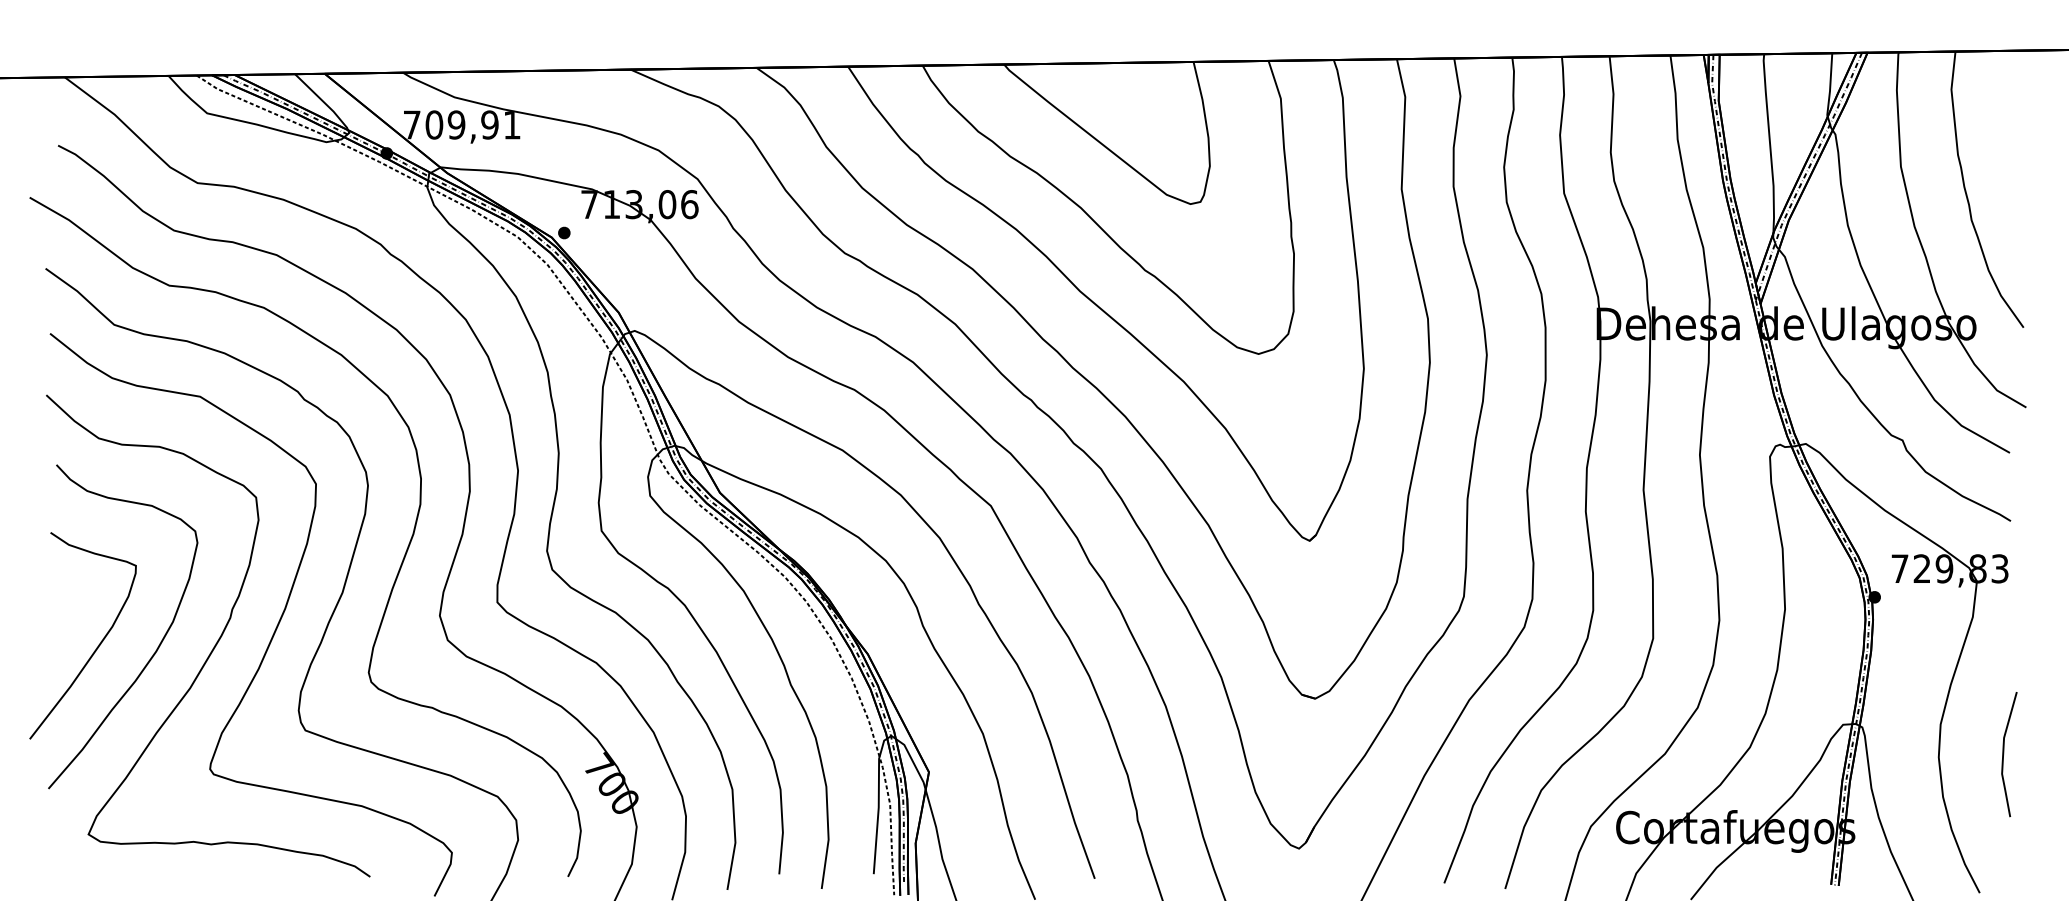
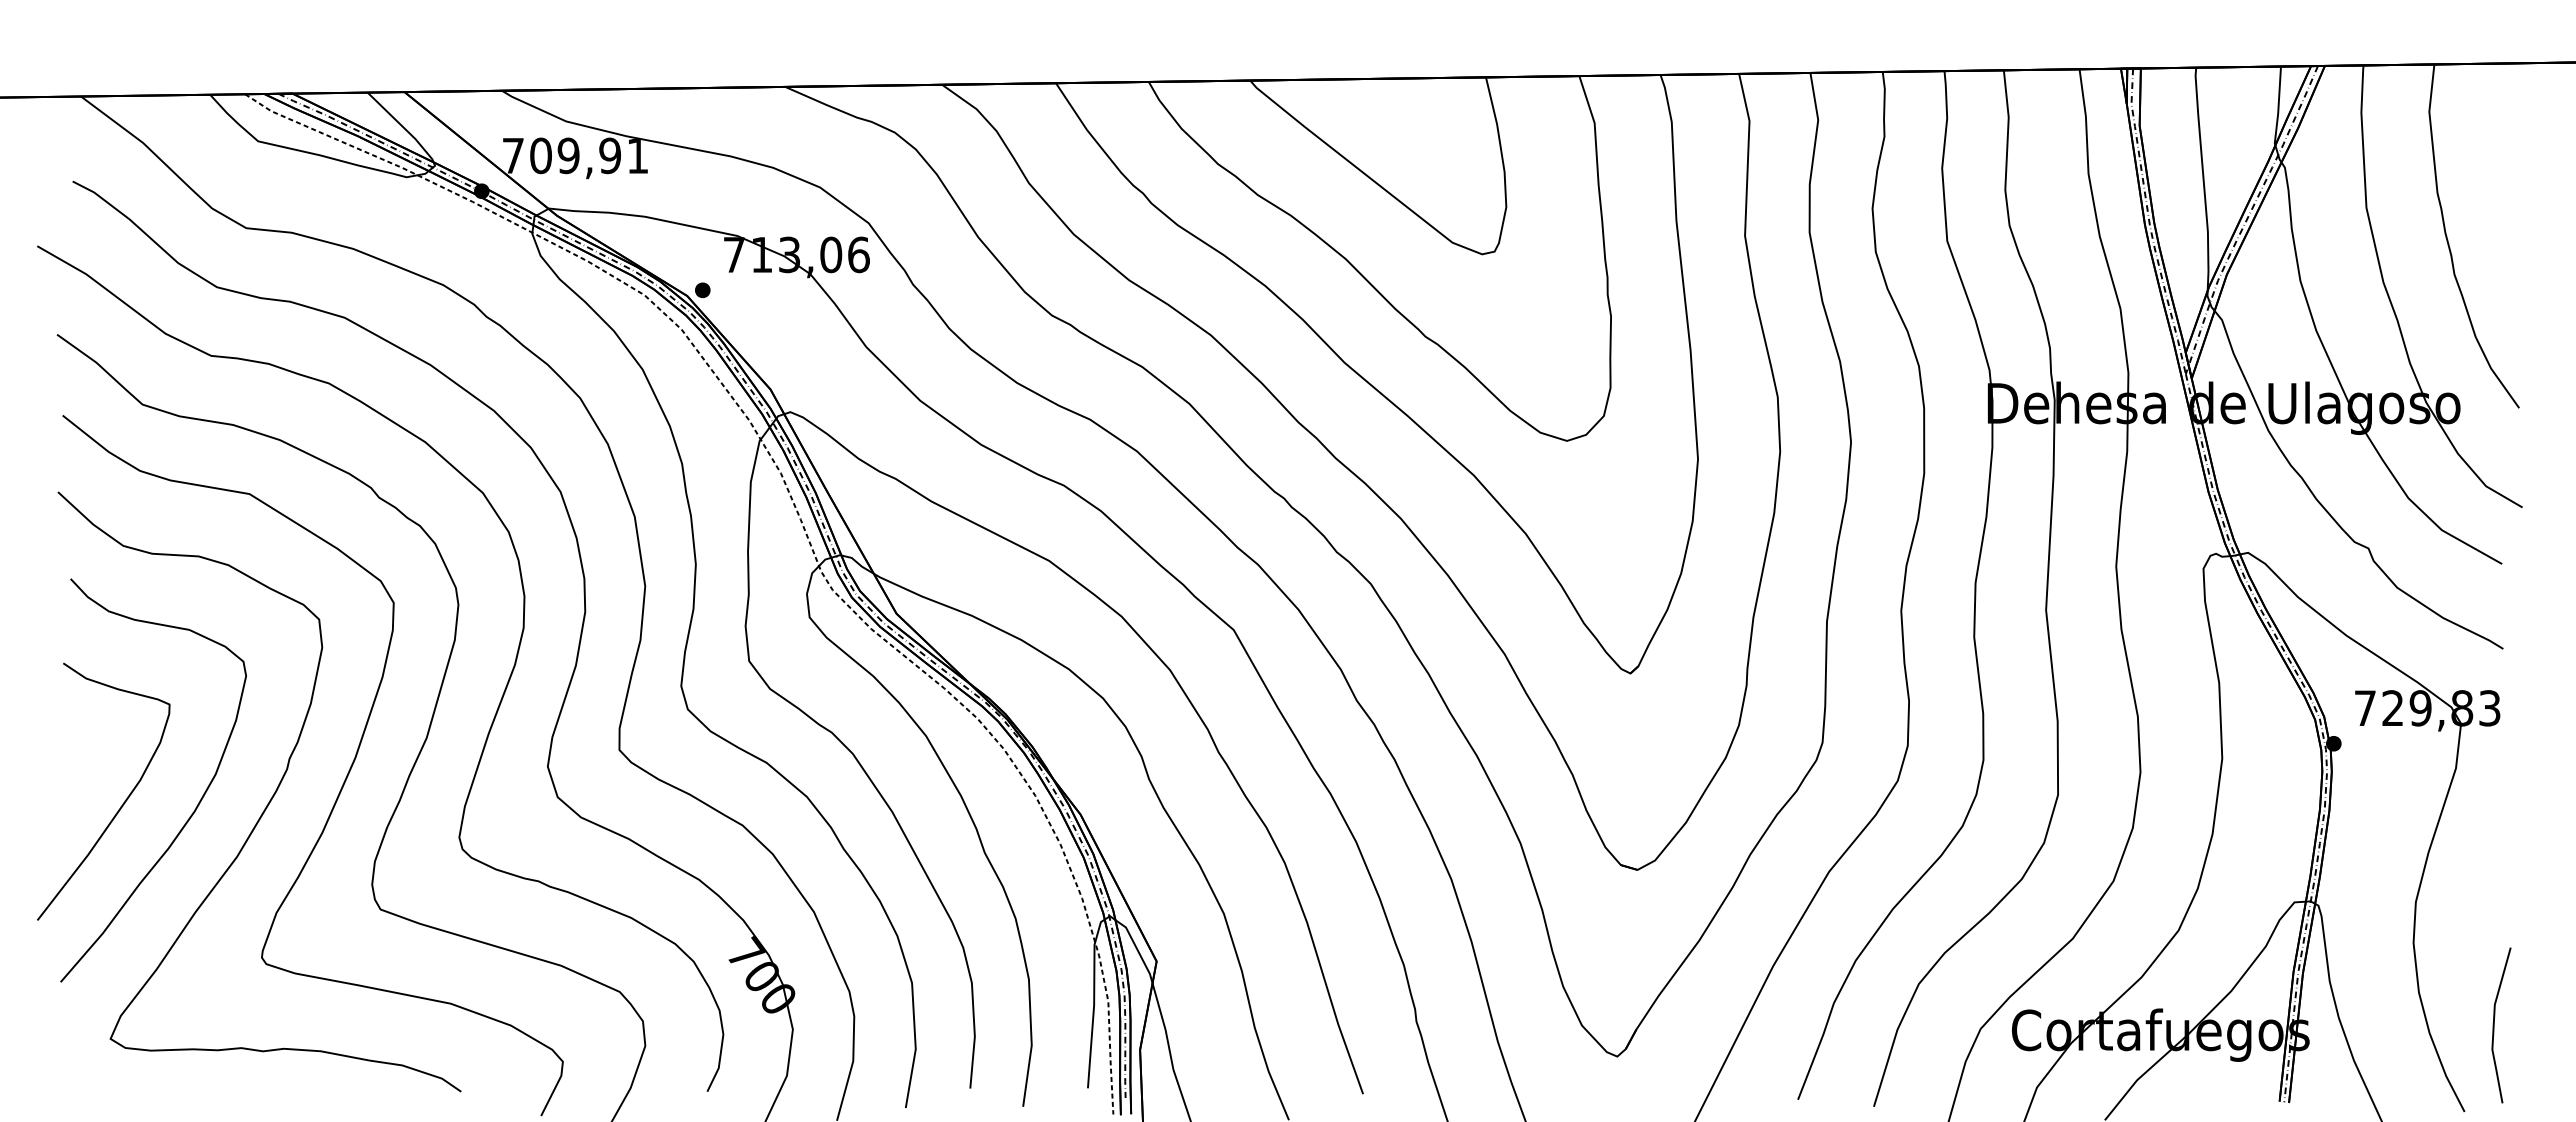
line: (2003, 754) -> (2494, 1025), moved

